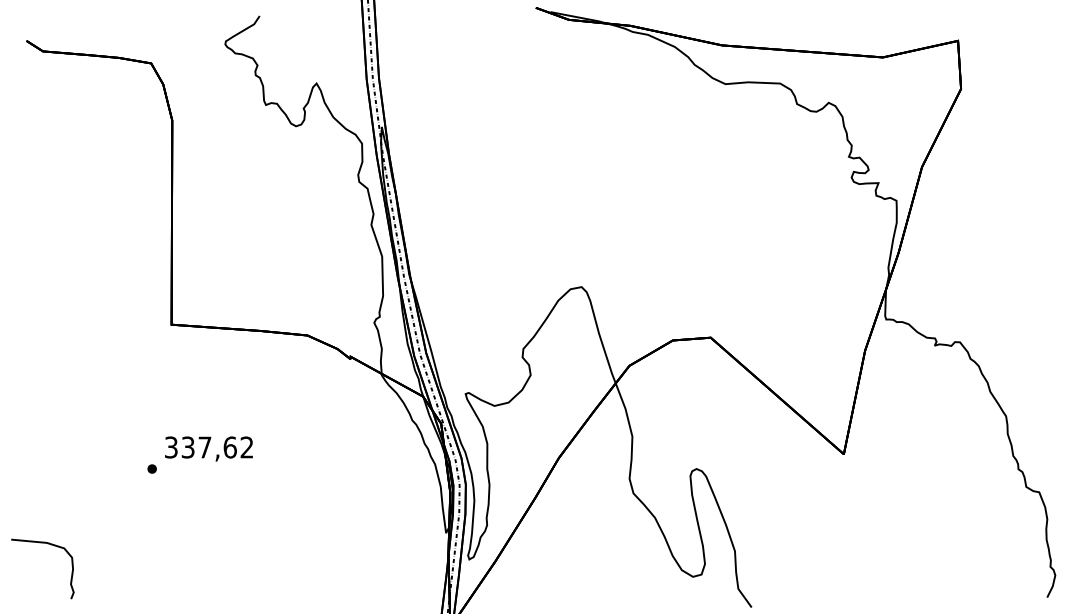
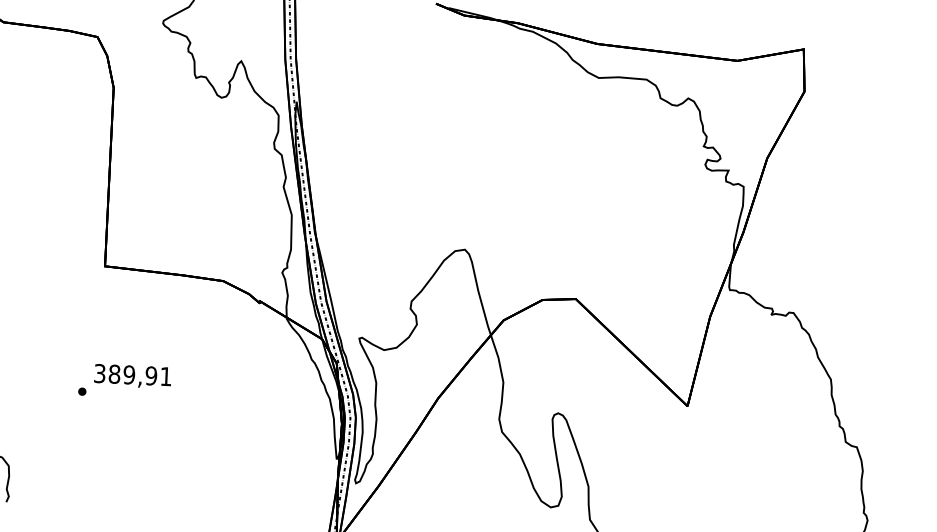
text: (217, 447) -> (140, 375), 337,62 -> 389,91

